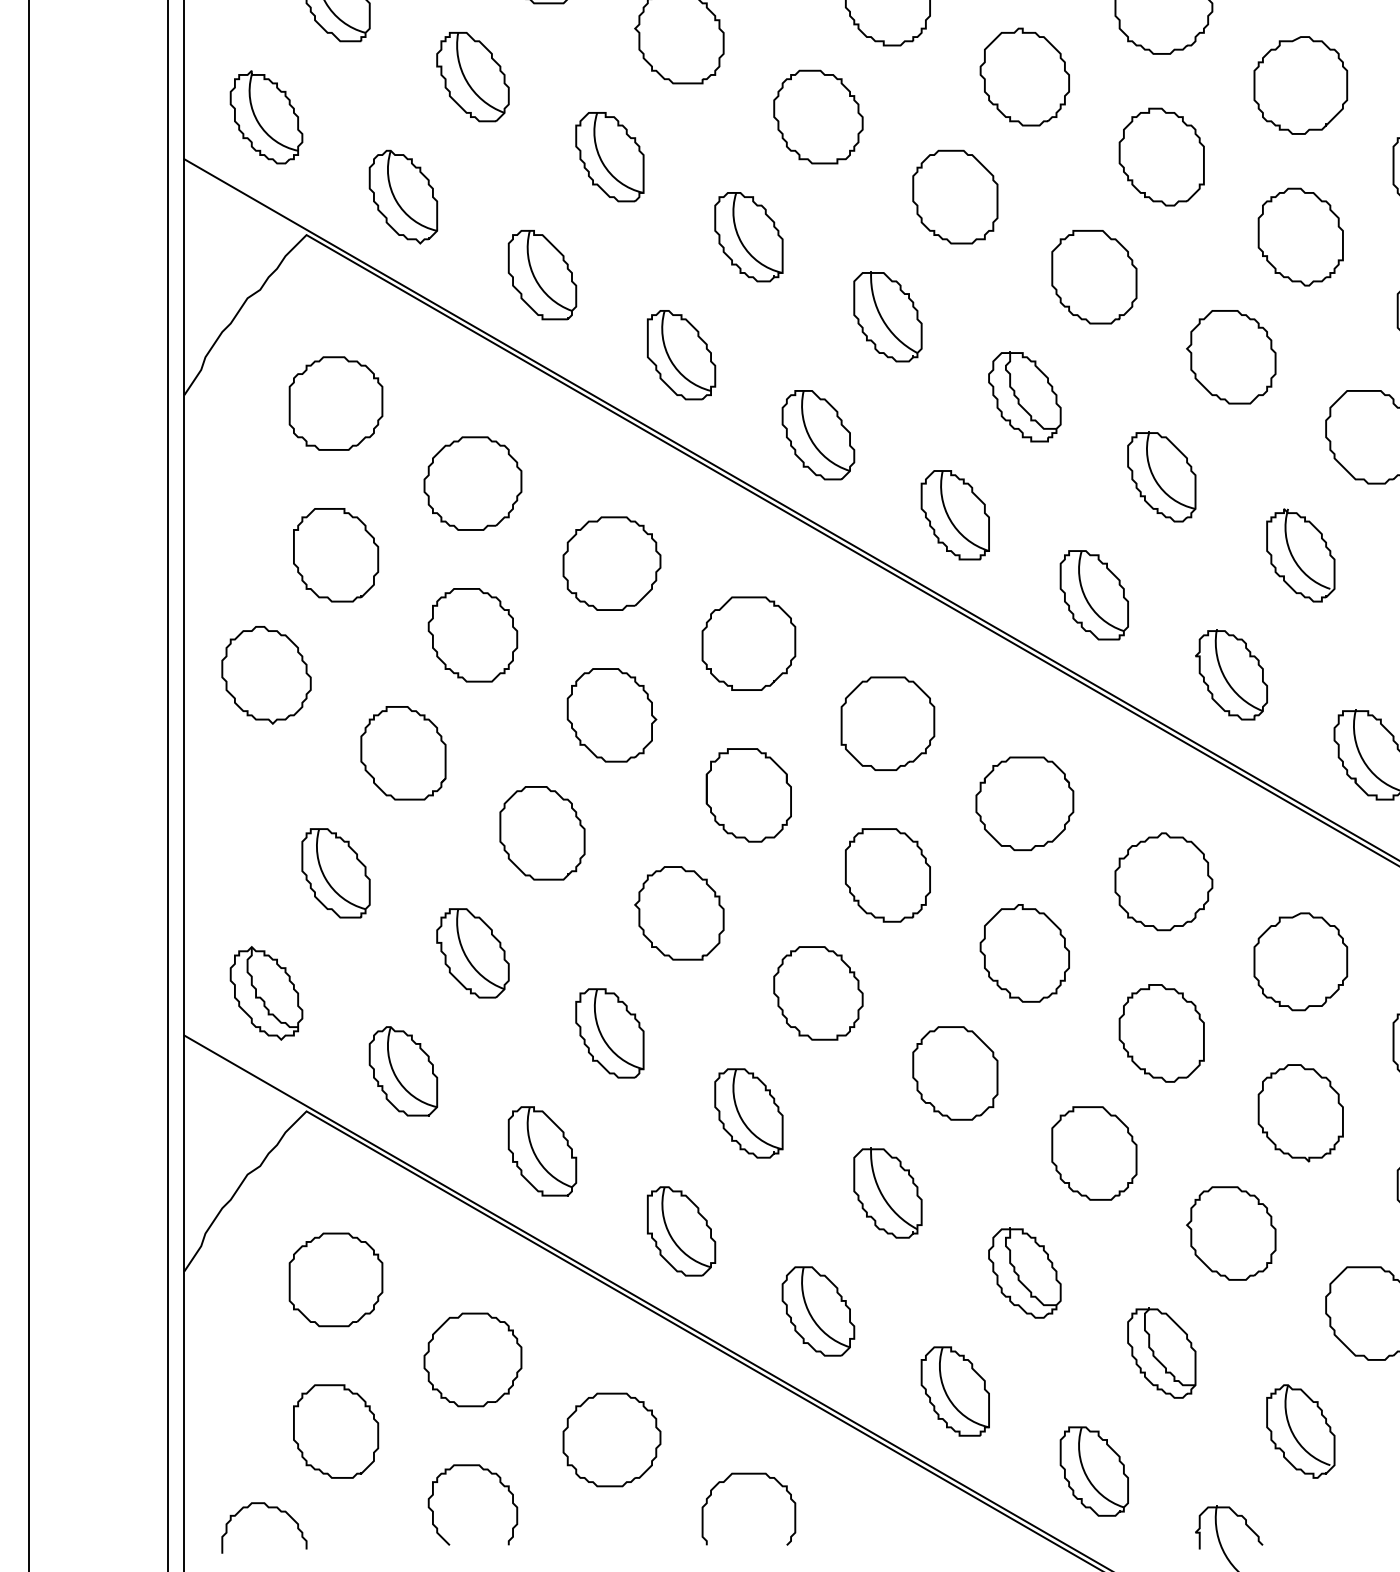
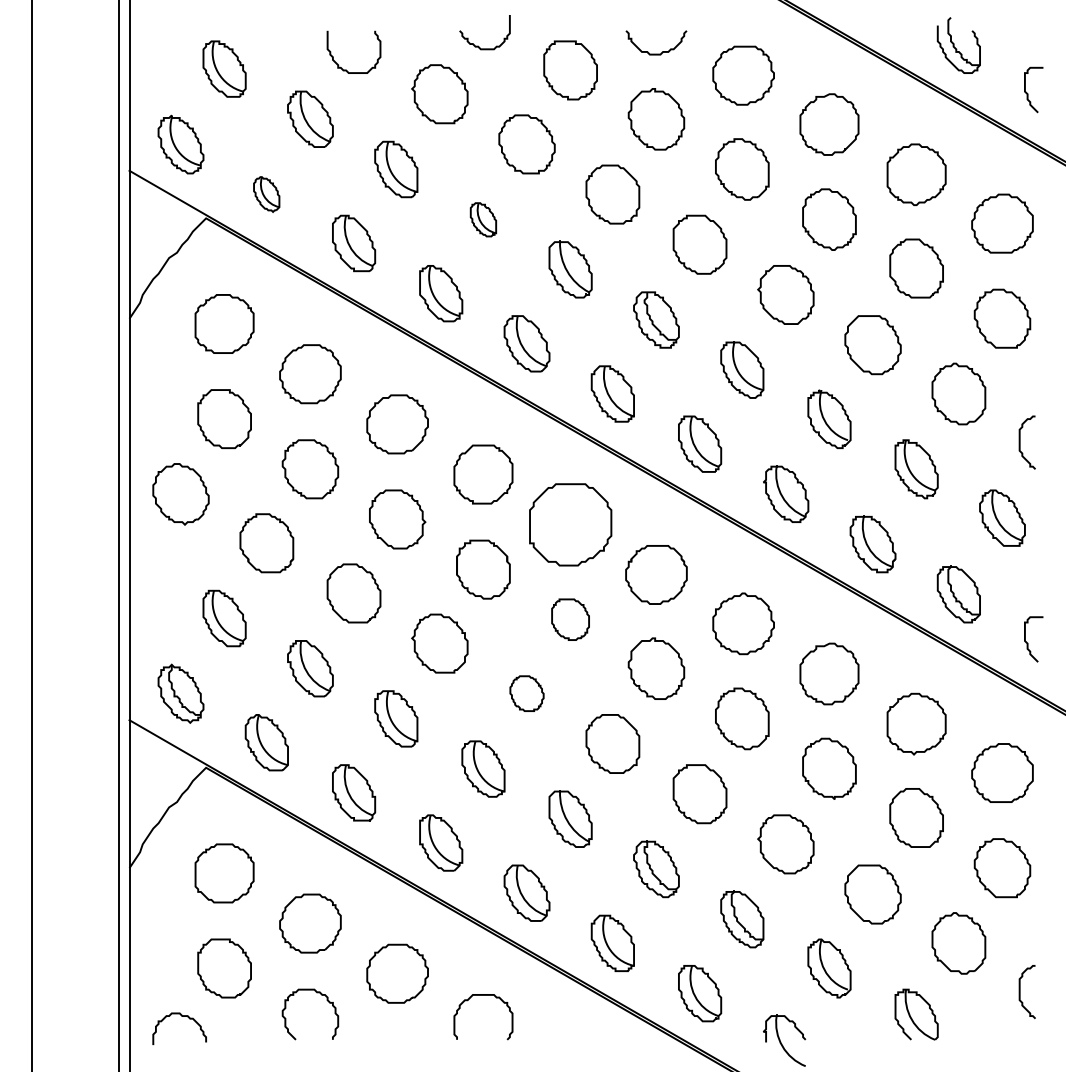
part: (402, 196) -> (266, 194), size x0.6
part: (748, 236) -> (483, 219), size x0.6
part: (887, 723) -> (570, 524), size x1.4
part: (887, 874) -> (570, 619), size x0.7
part: (817, 992) -> (526, 693), size x0.6

